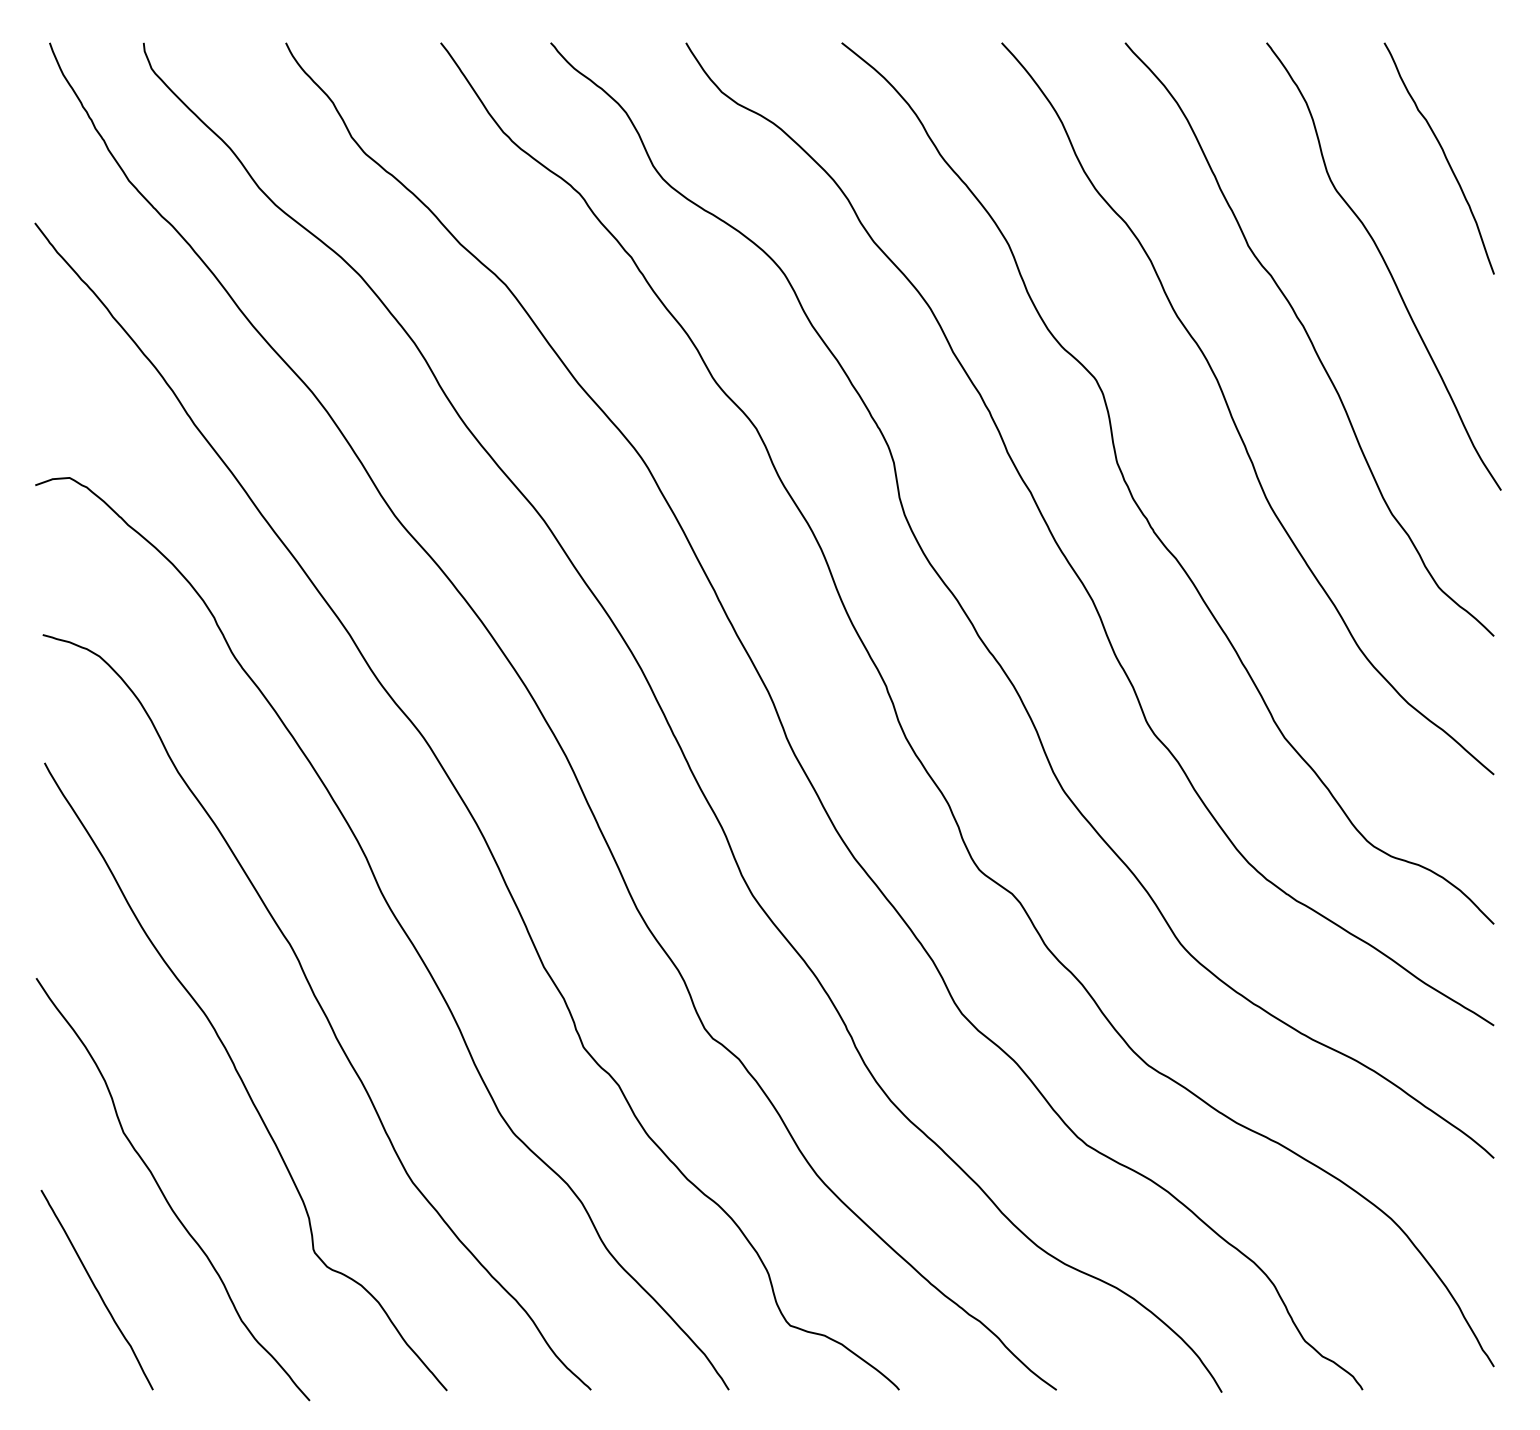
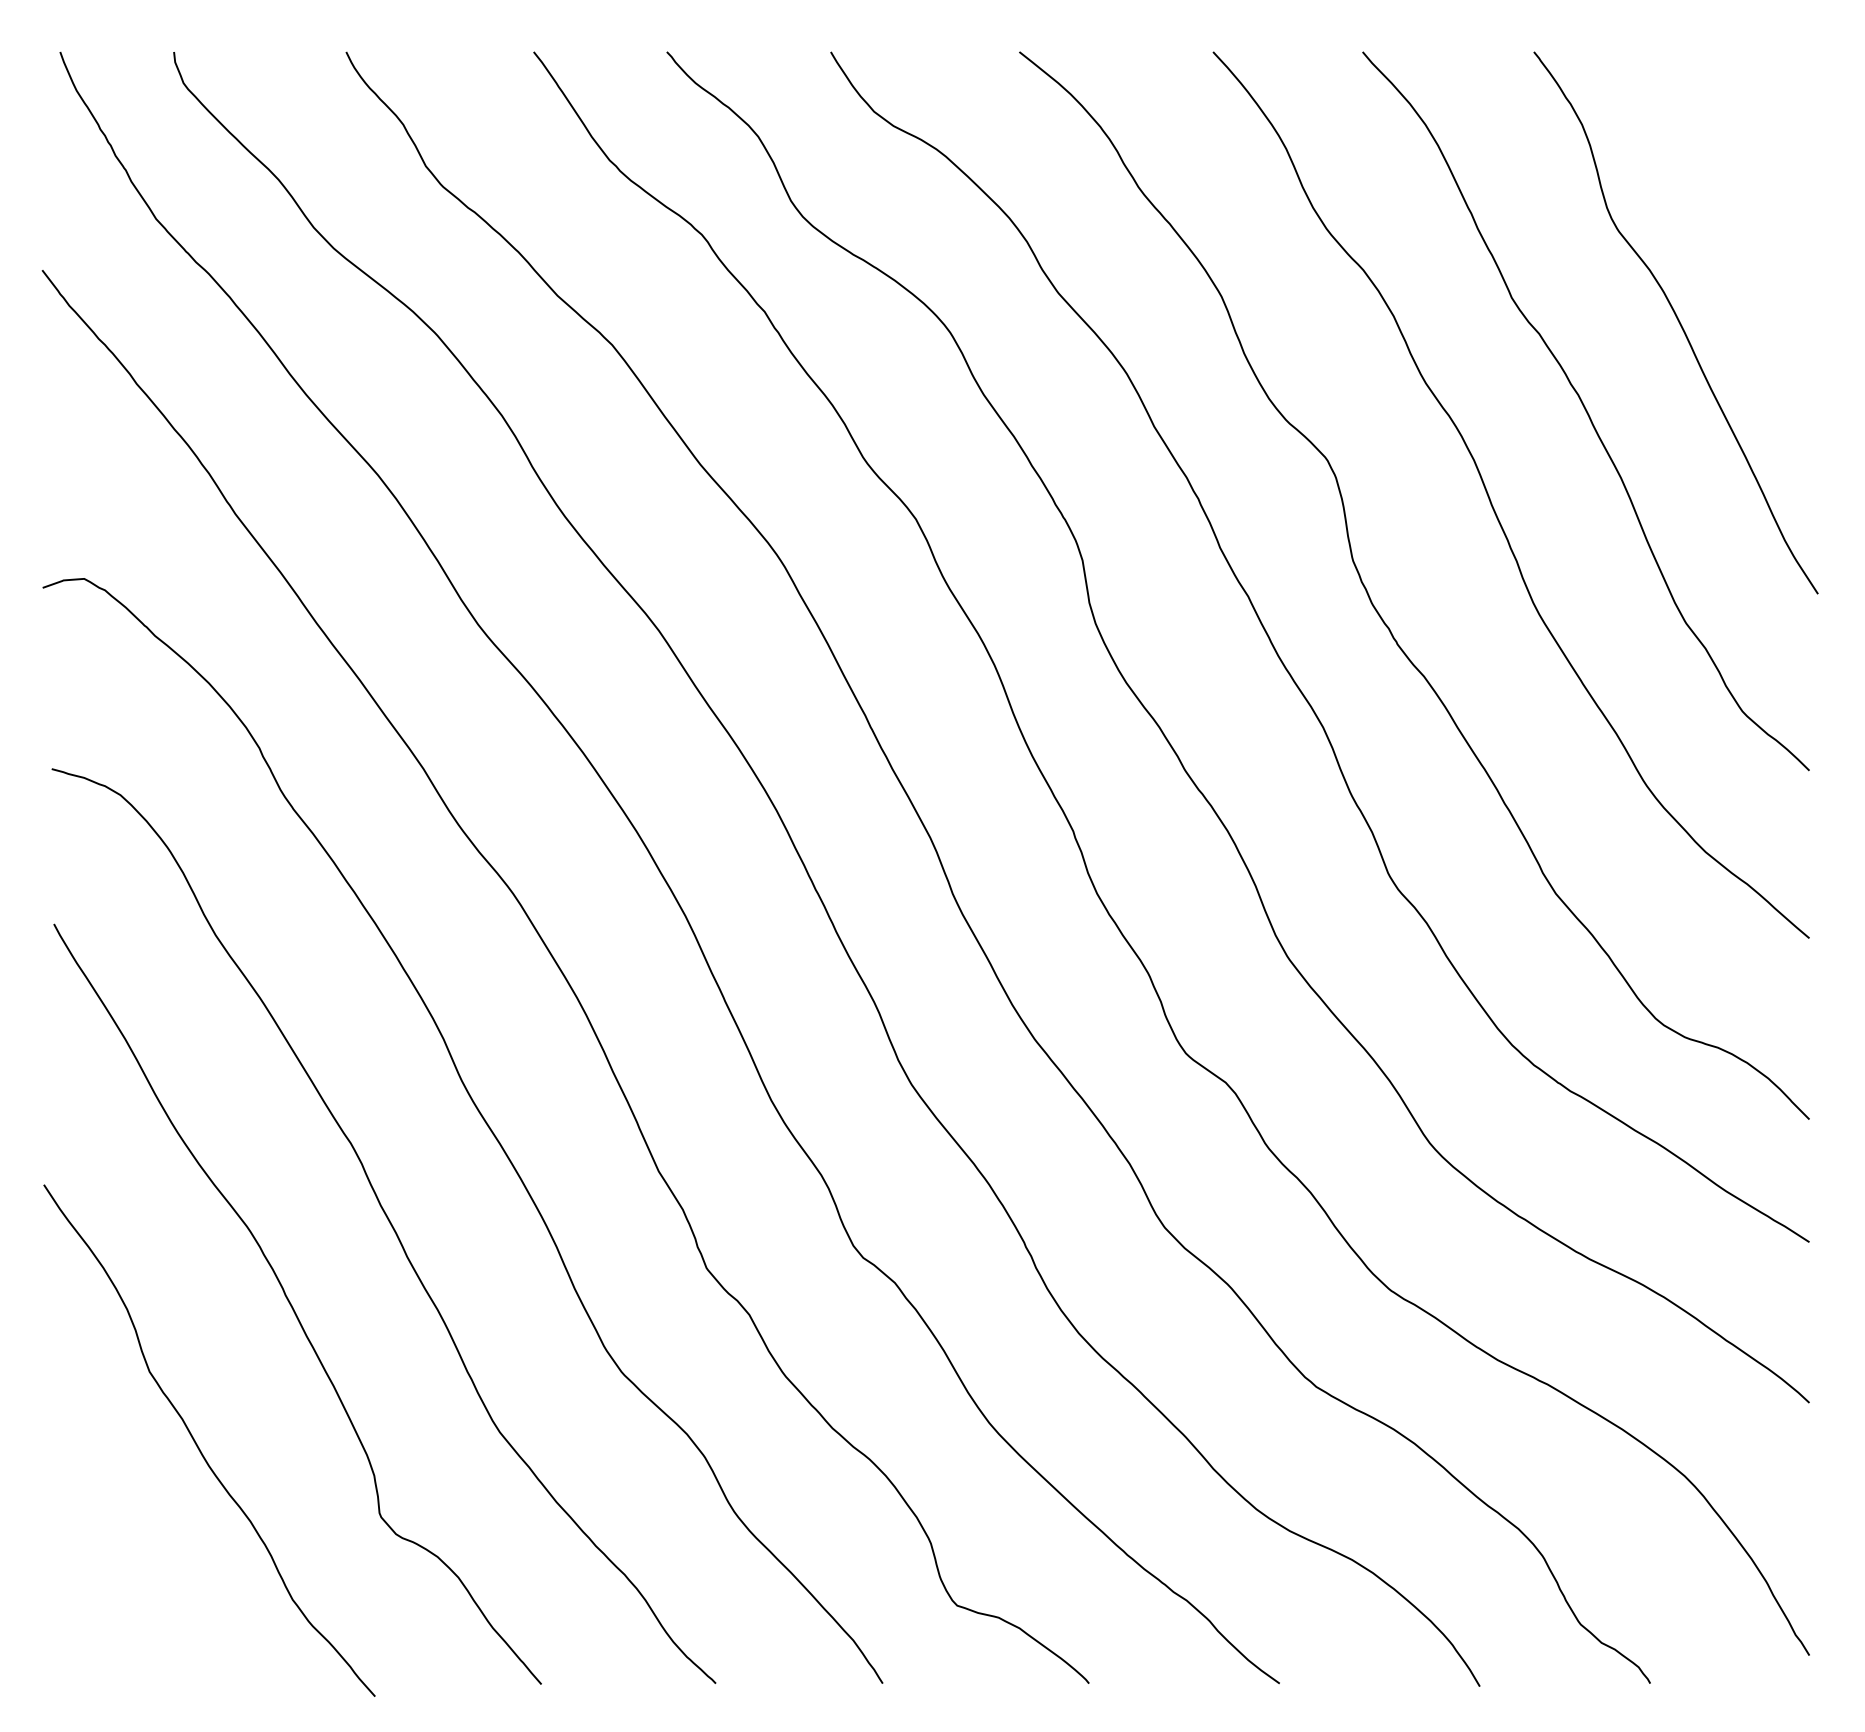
curve: (1444, 156) -> (1749, 189), removed
curve: (96, 1290) -> (116, 1562), removed

